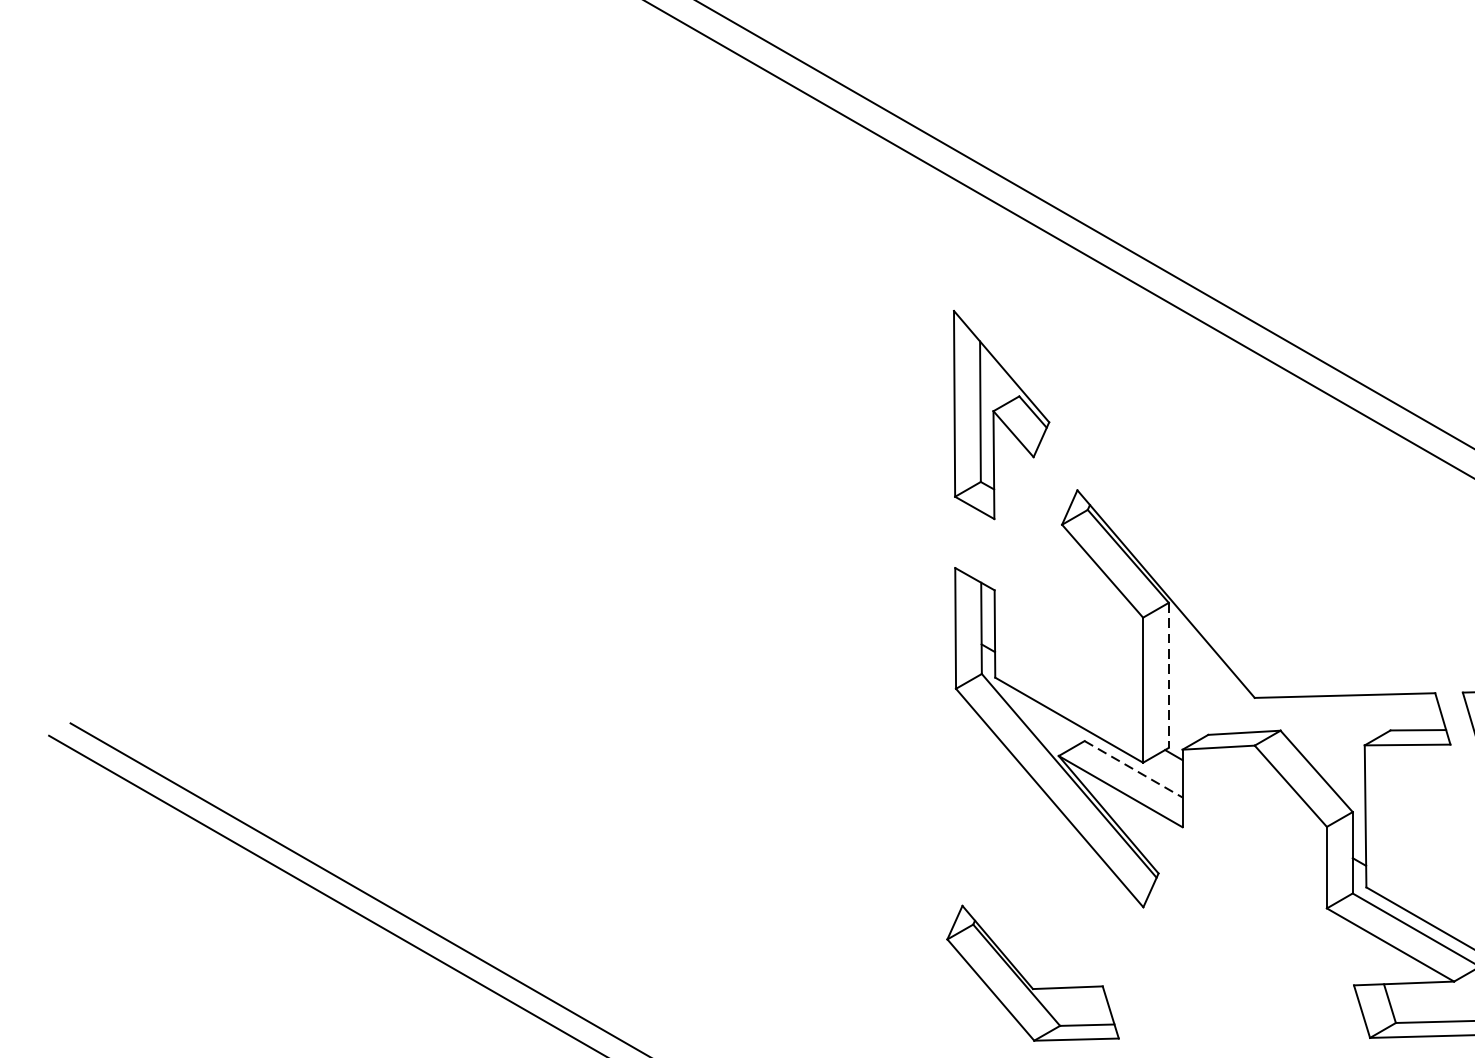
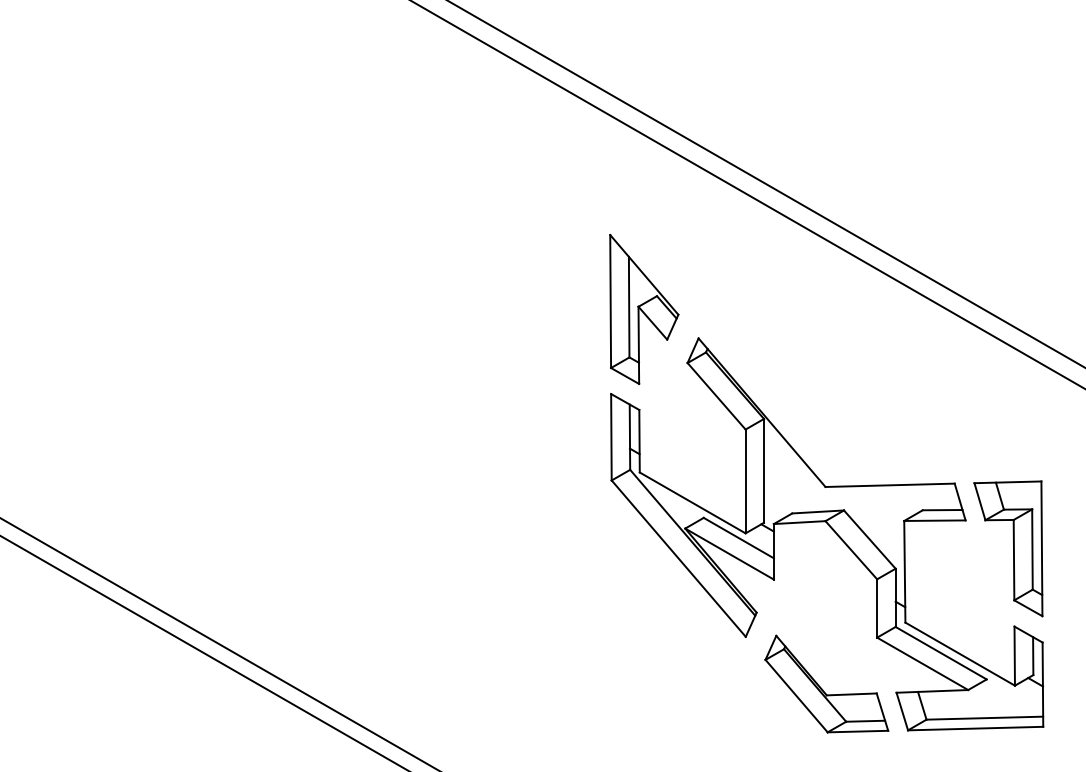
part: (1001, 415) -> (644, 309), moved
line: (1169, 674) -> (764, 470), dashed -> solid
line: (1134, 769) -> (739, 538), dashed -> solid
part: (1025, 978) -> (821, 687), moved

